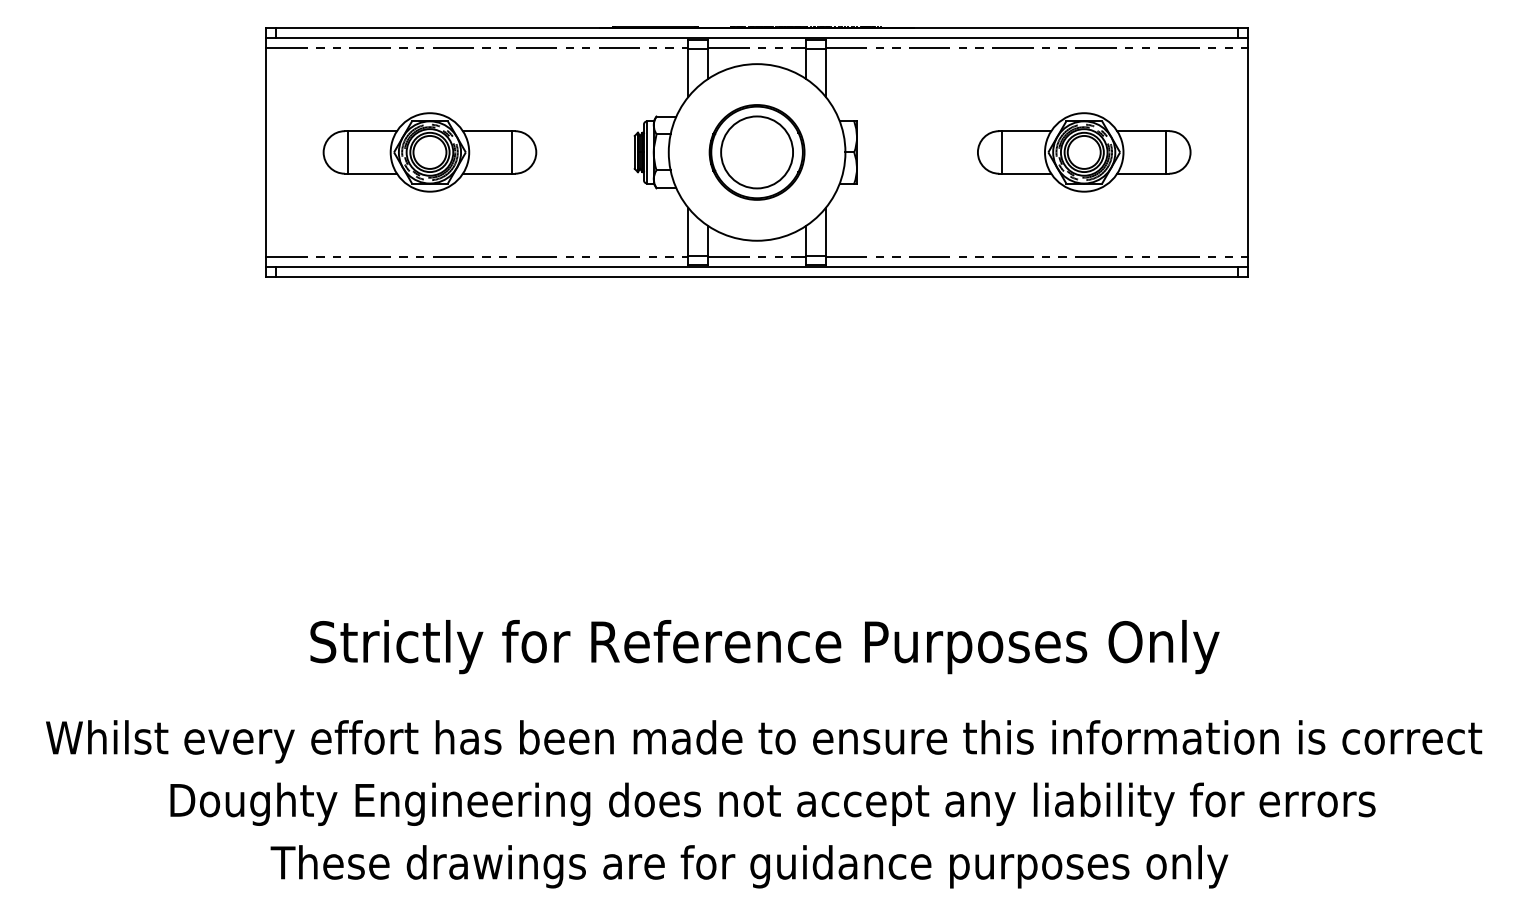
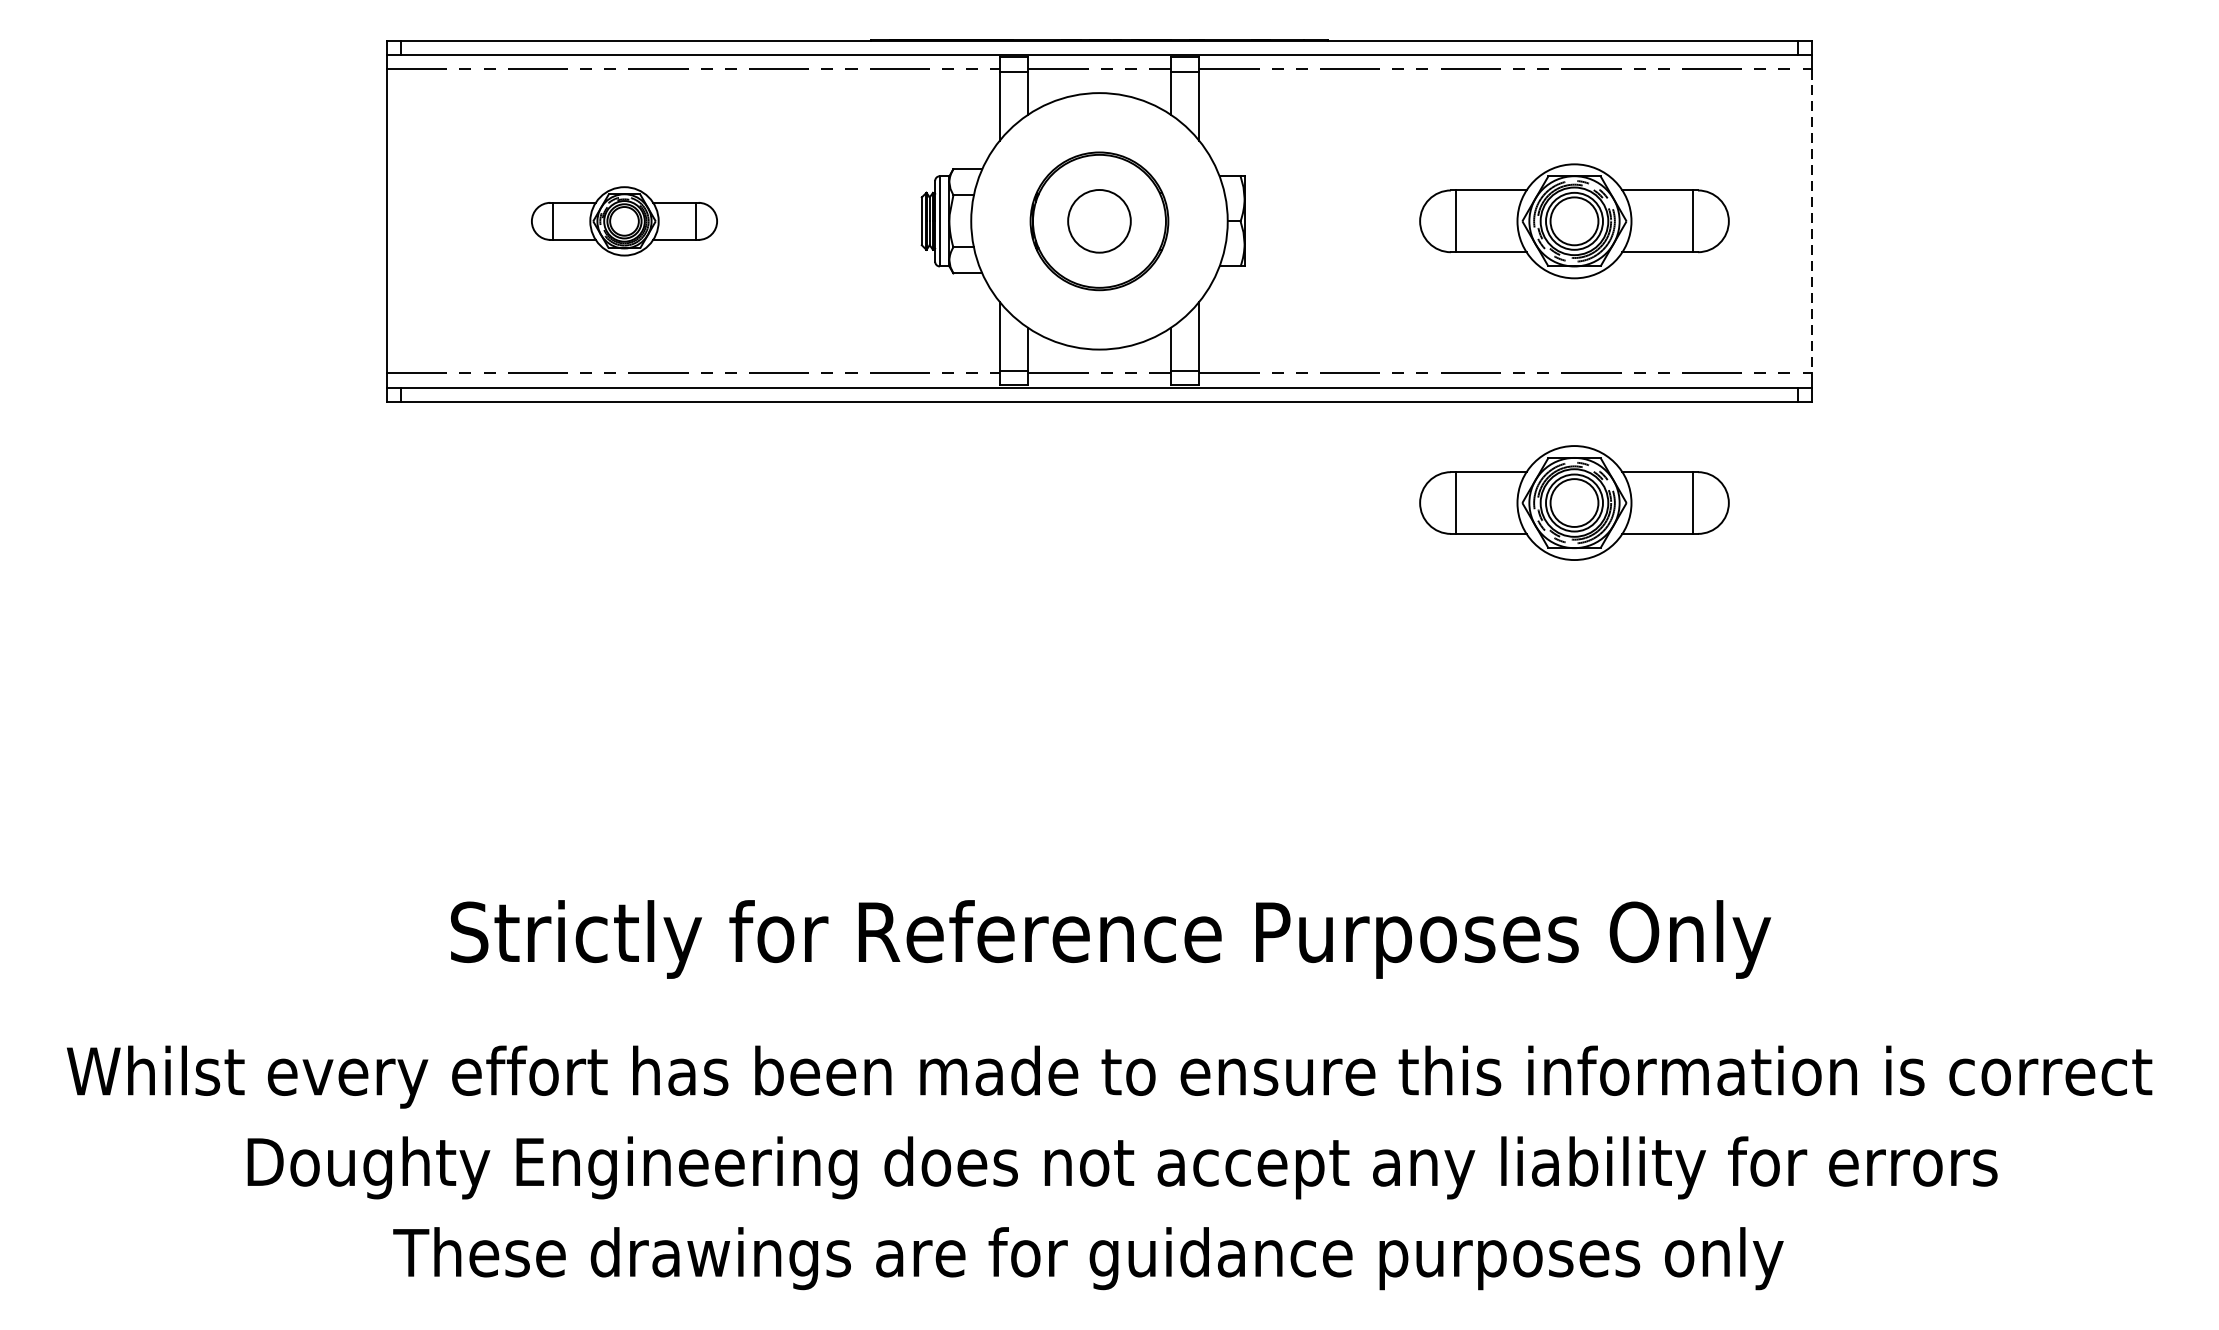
part: (429, 152) -> (623, 221), size x0.6
circle: (757, 152) -> (1100, 221), size x0.6
line: (1247, 152) -> (1811, 221), solid -> dashed
part: (1084, 346) -> (1574, 503), added

